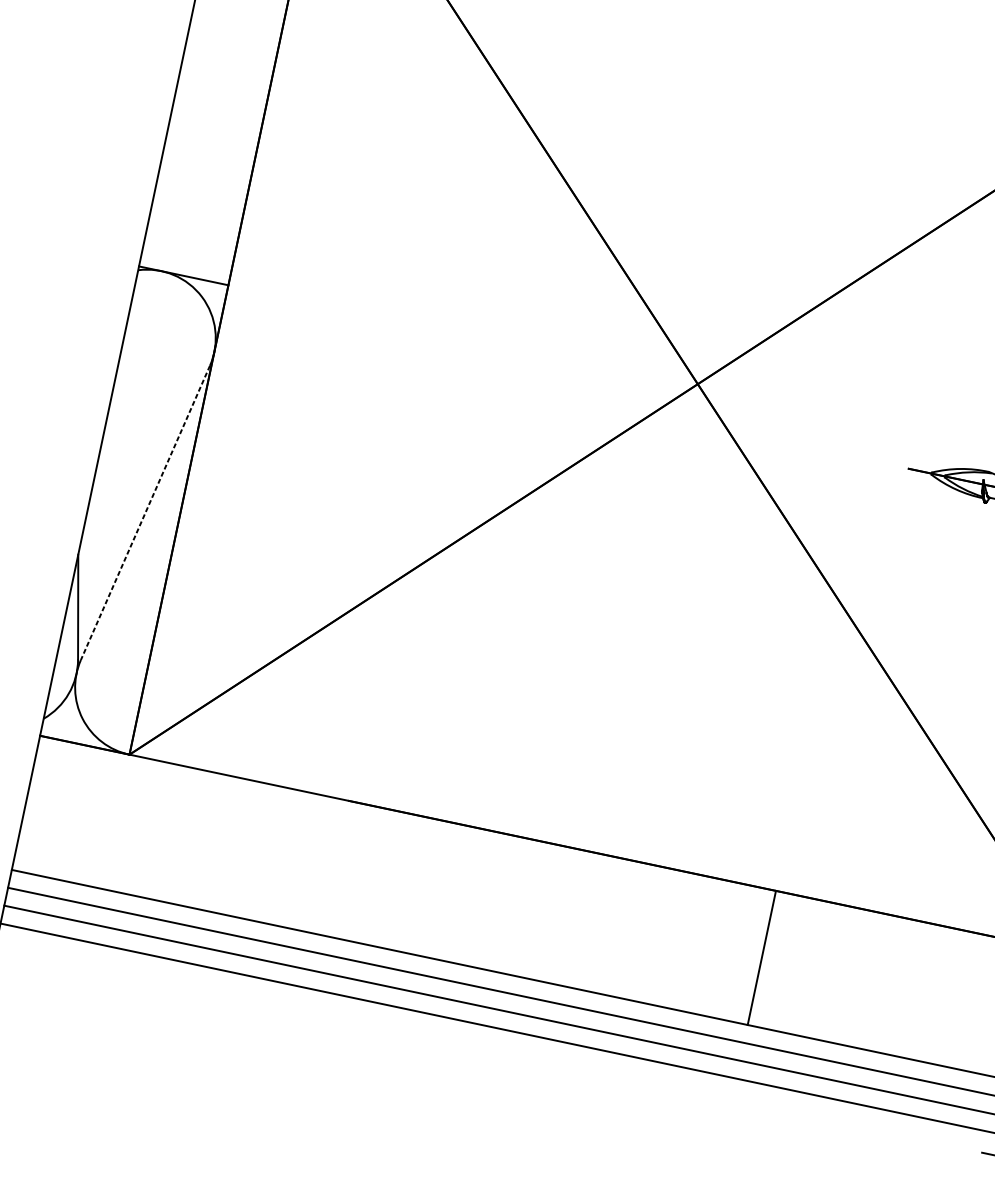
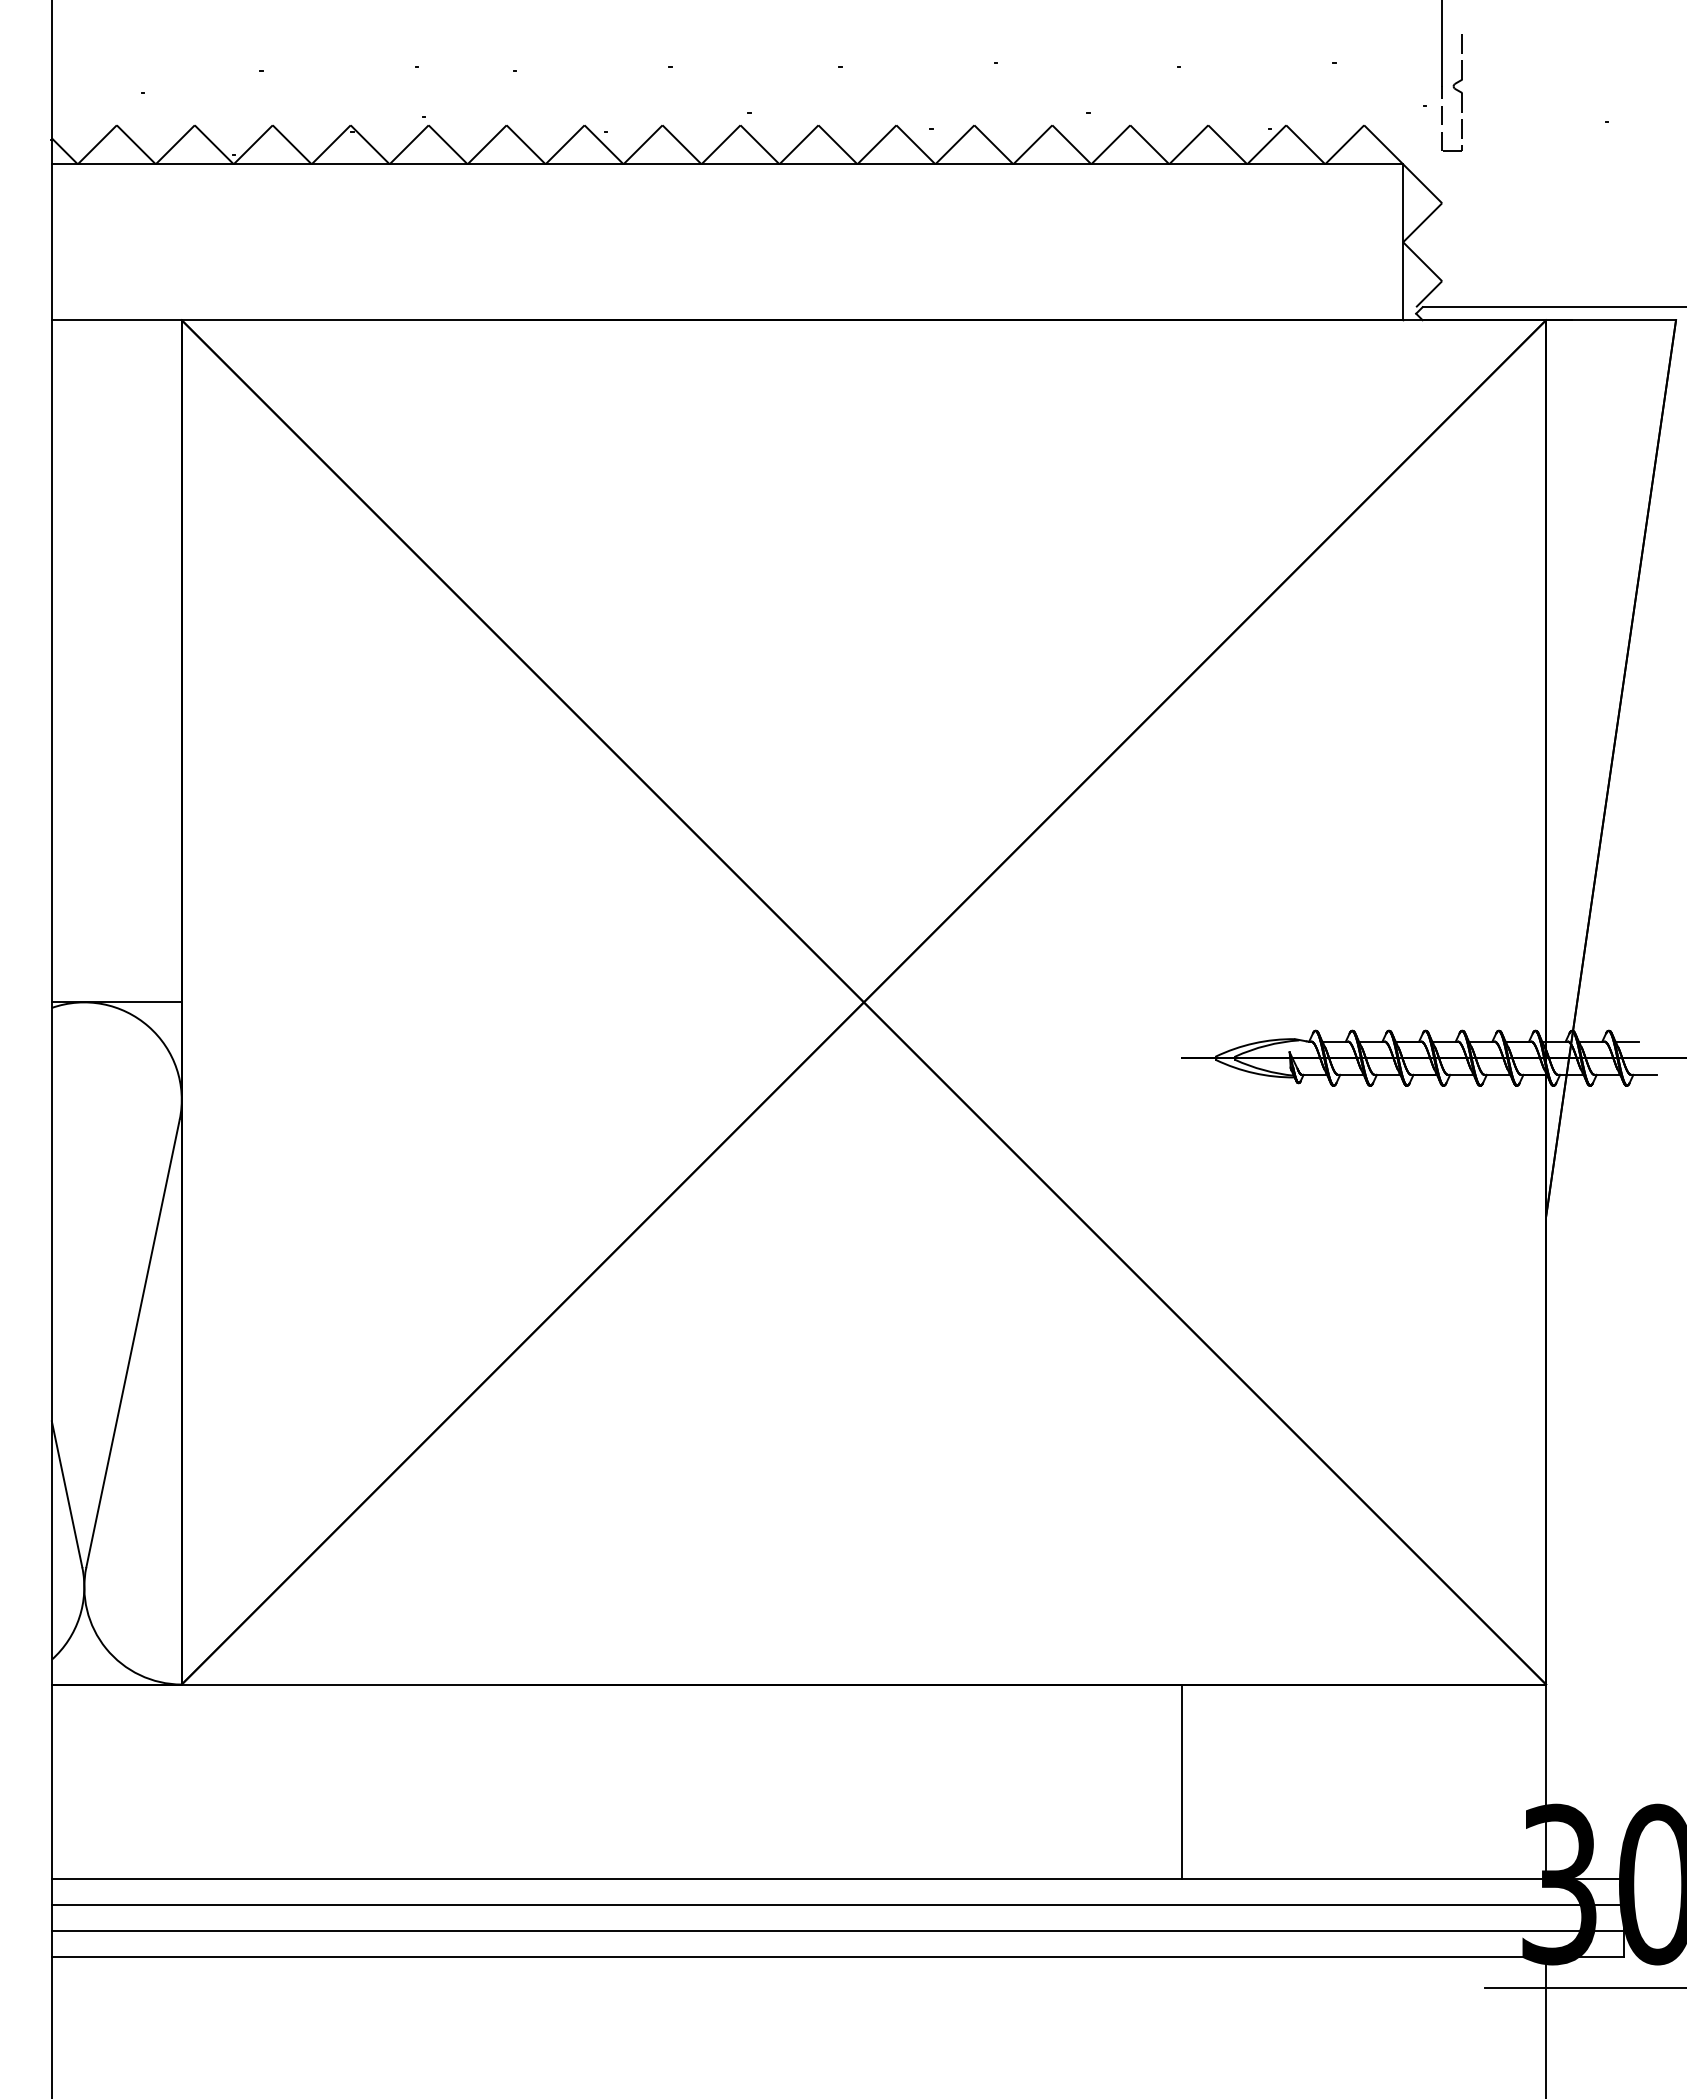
line: (145, 512) -> (133, 1343), dashed -> solid
line: (762, 957) -> (1182, 1781), moved

